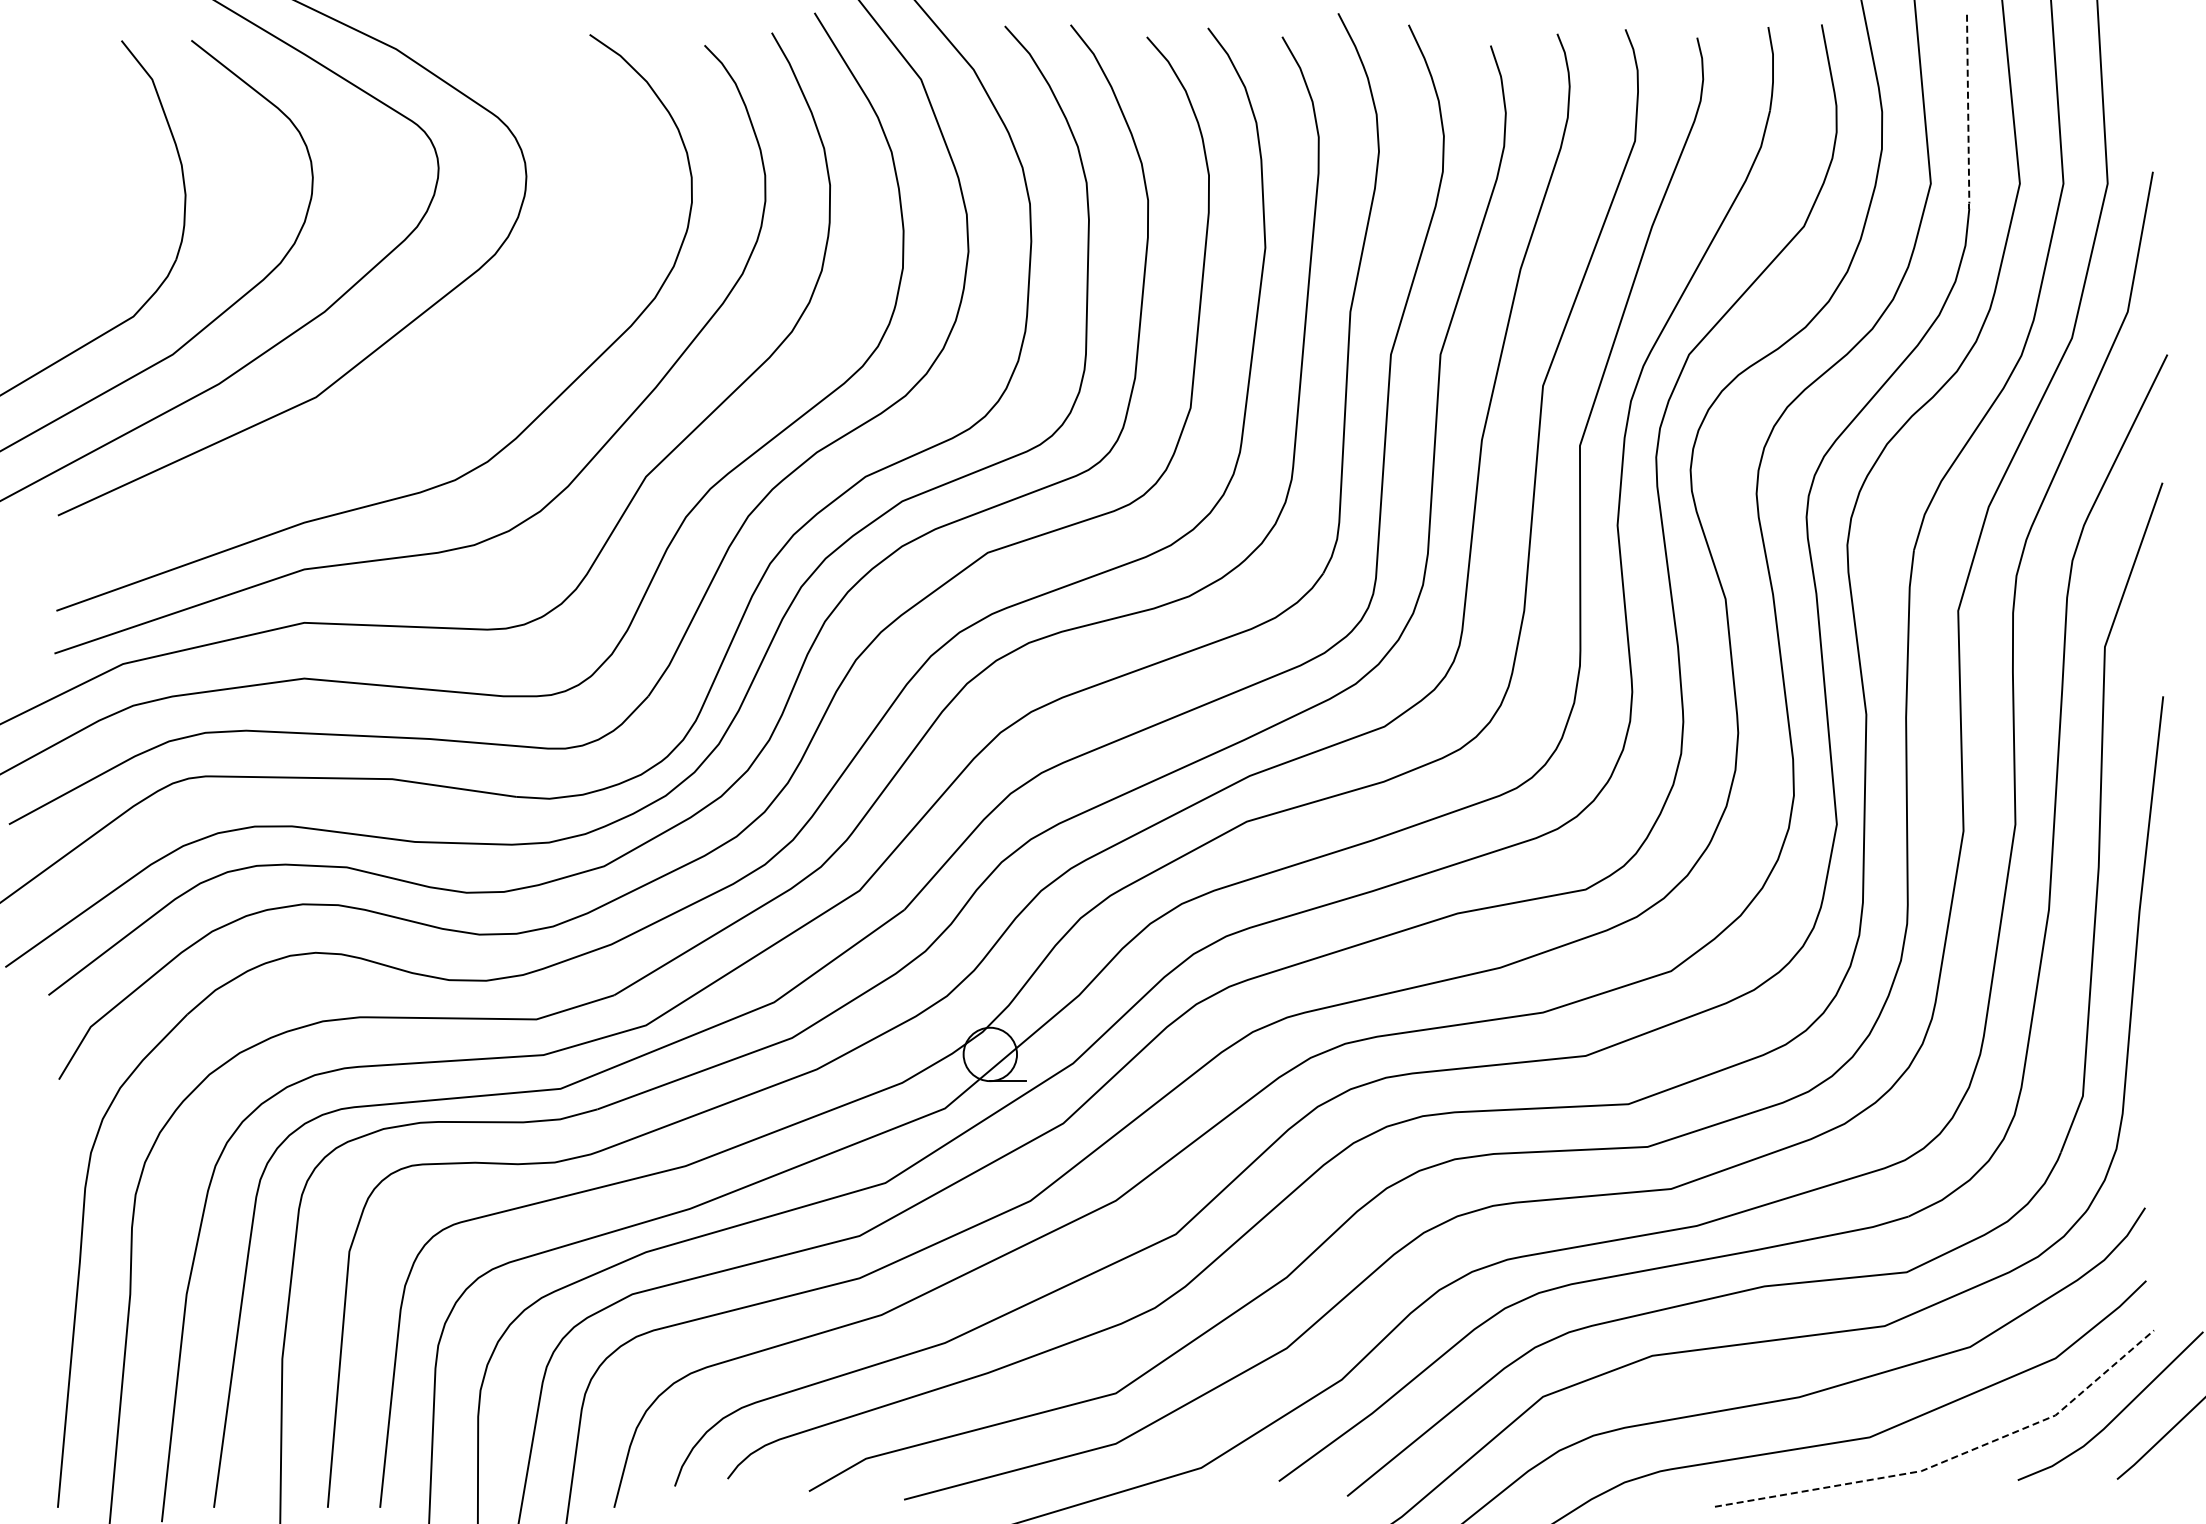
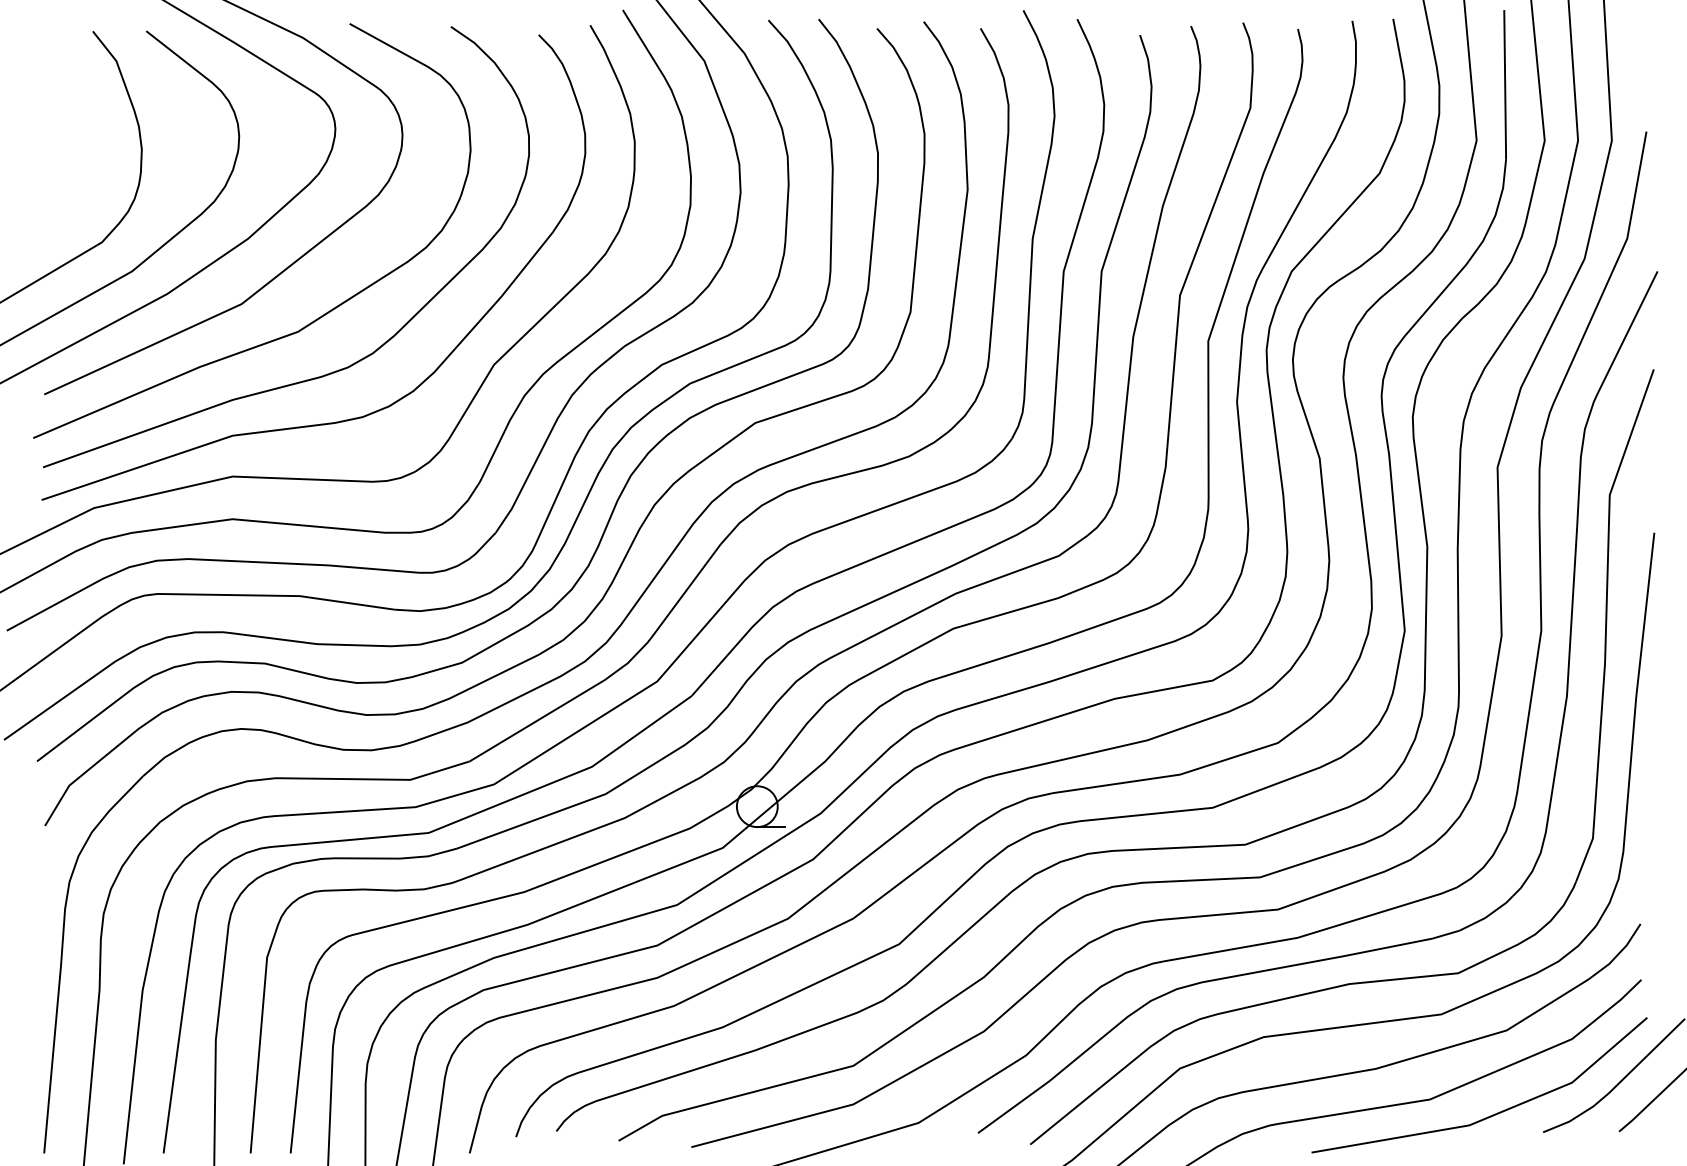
line: (1968, 111) -> (1505, 85), dashed -> solid
curve: (409, 419) -> (313, 321), added
line: (1952, 1458) -> (1493, 1115), dashed -> solid

